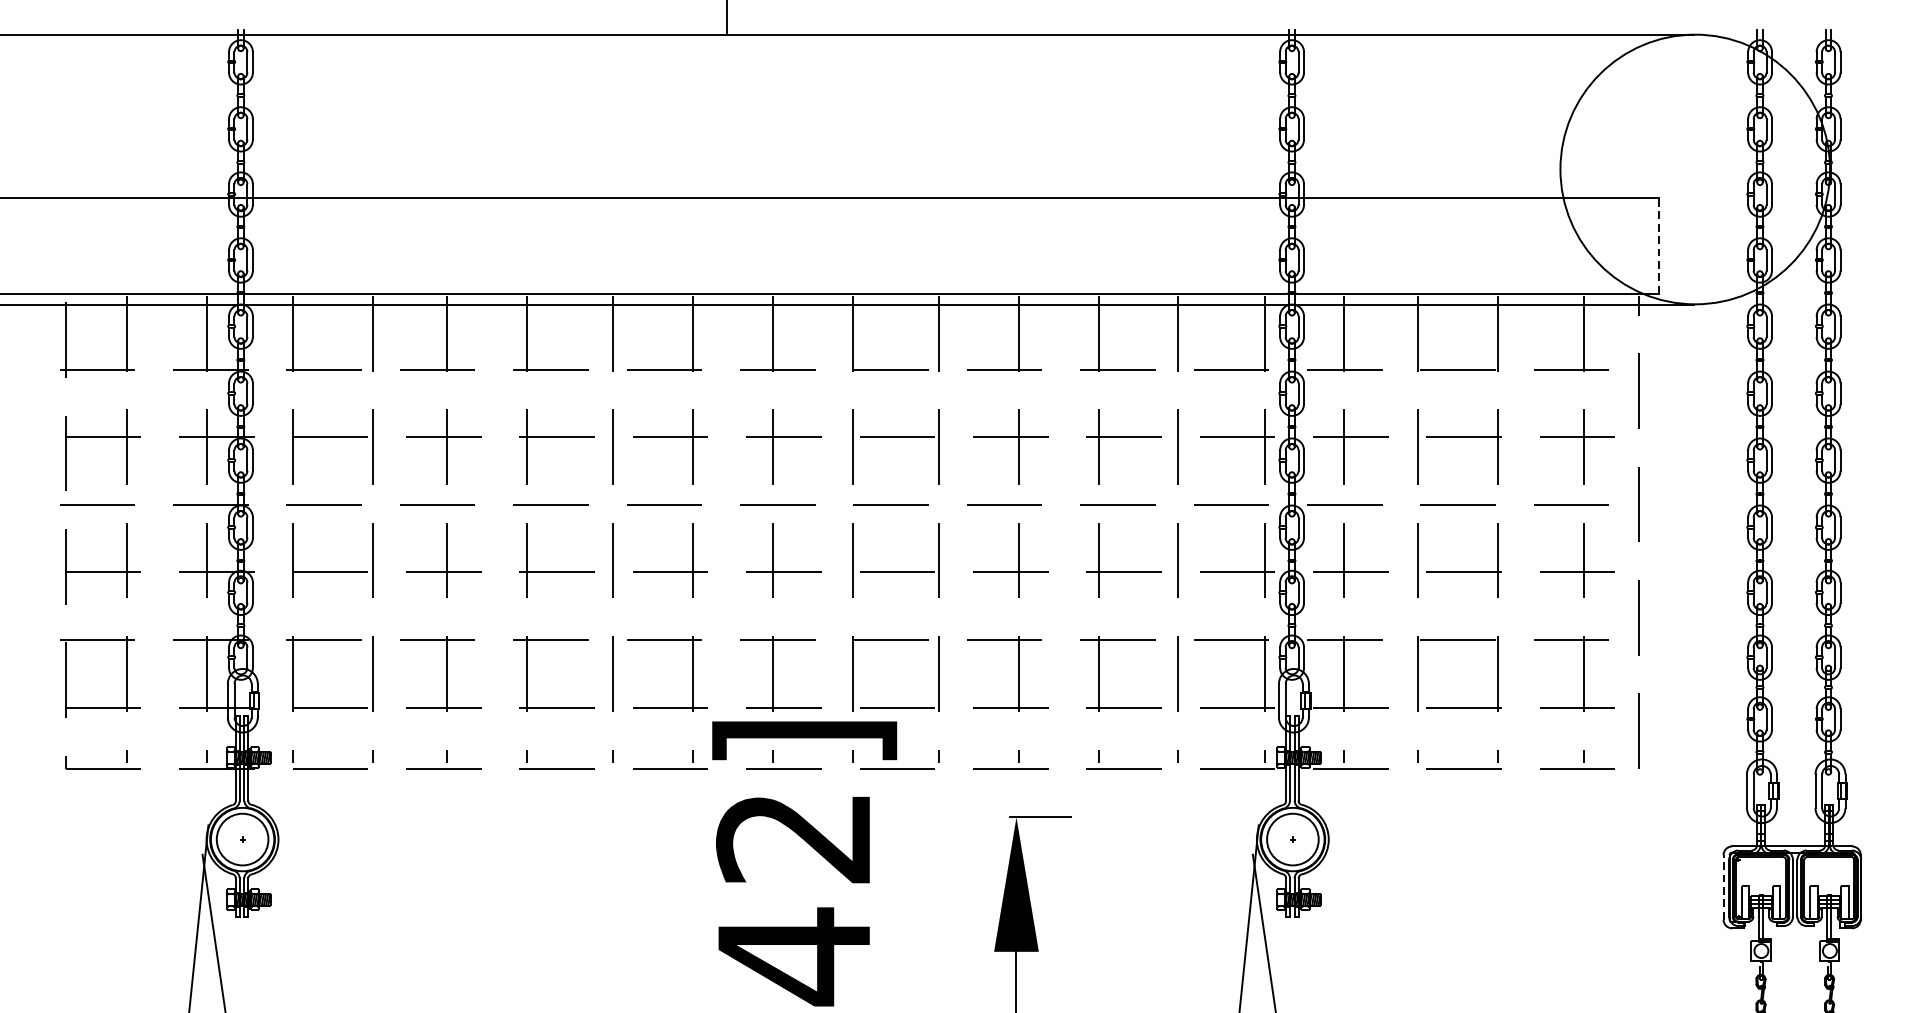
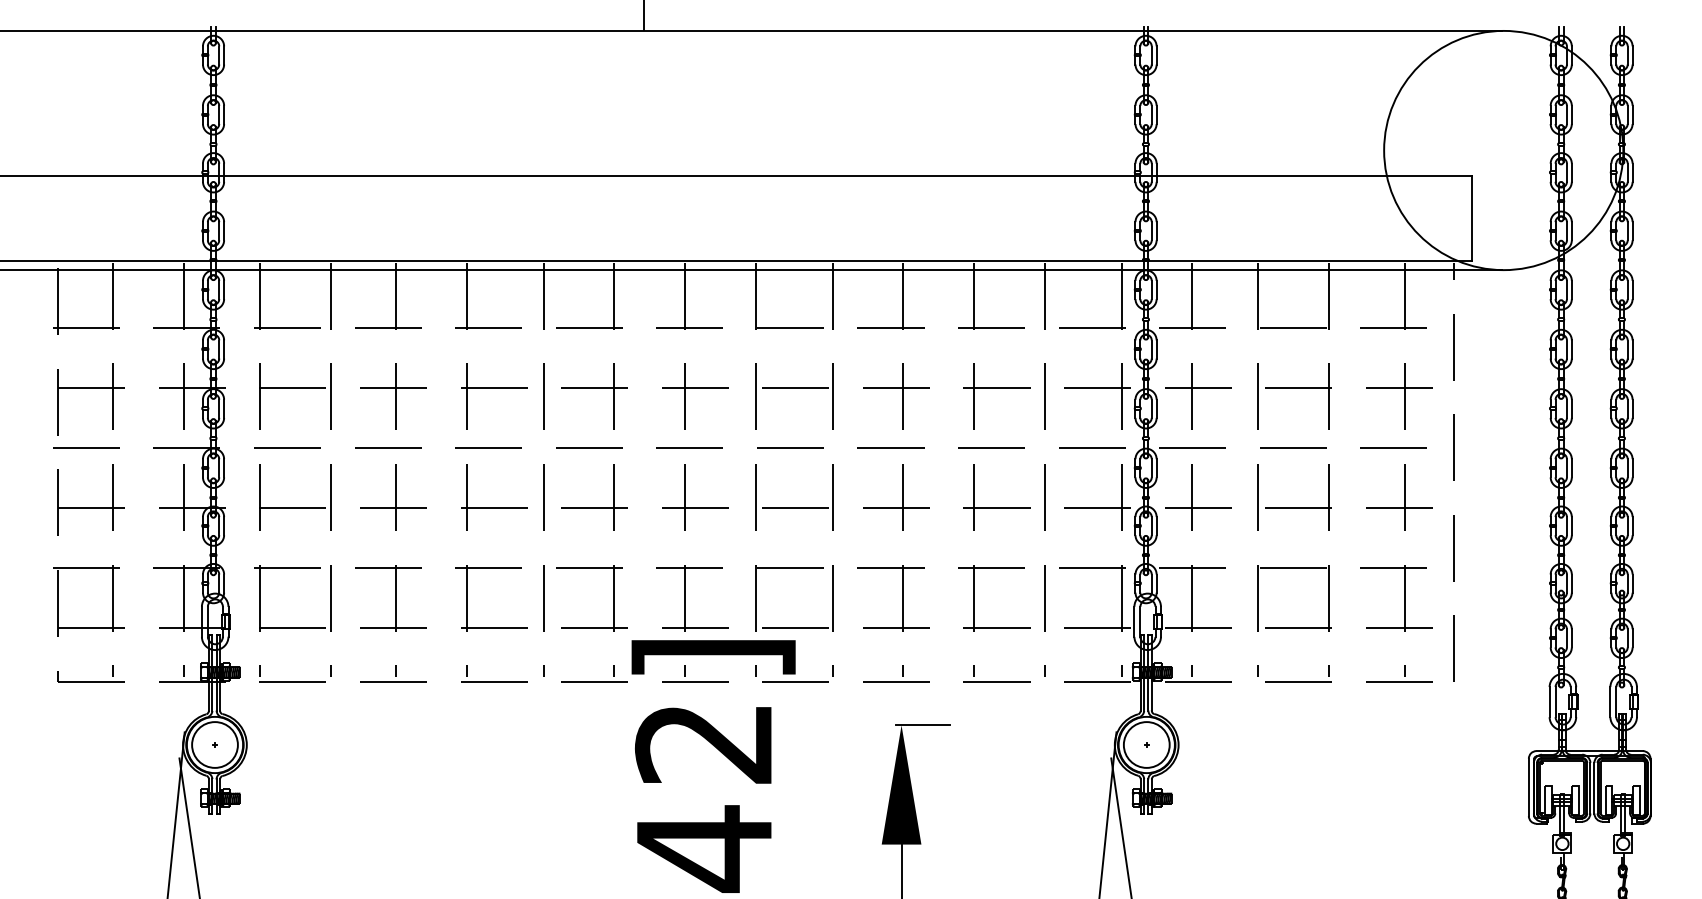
line: (1658, 244) -> (1471, 217), dashed -> solid
line: (1723, 887) -> (1528, 787), dashed -> solid

